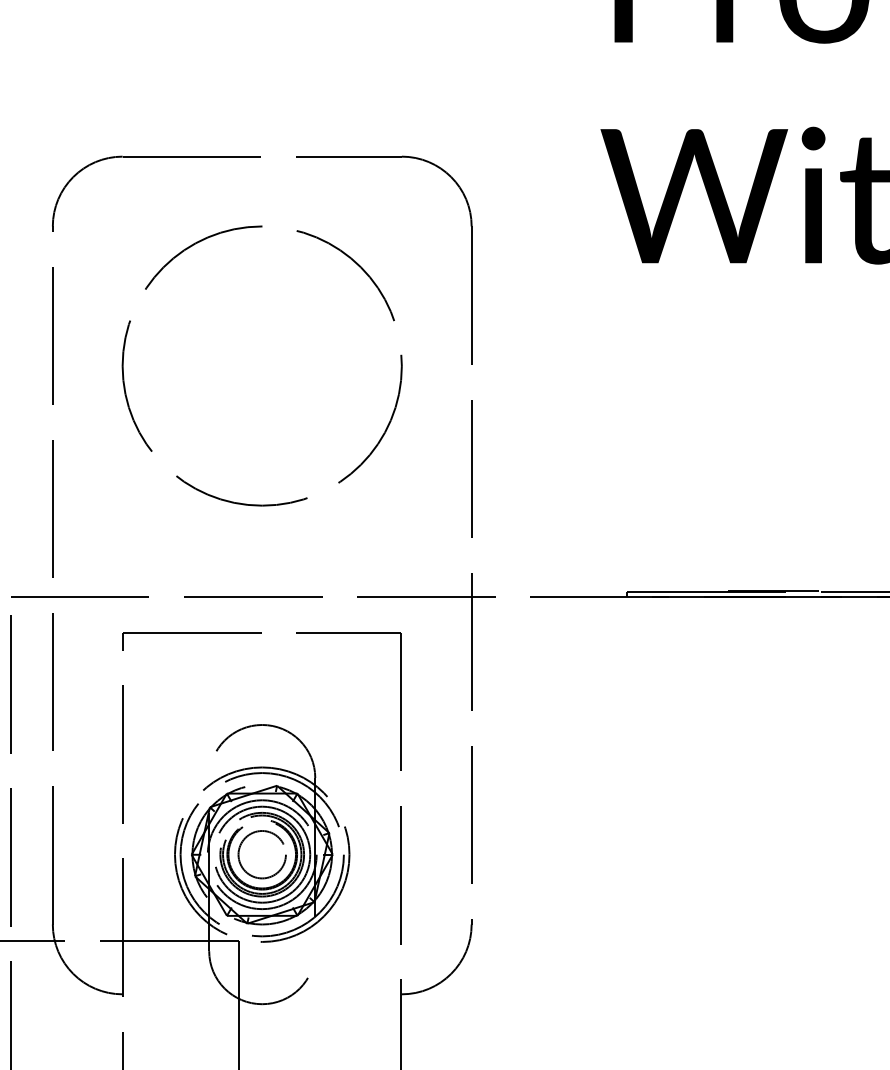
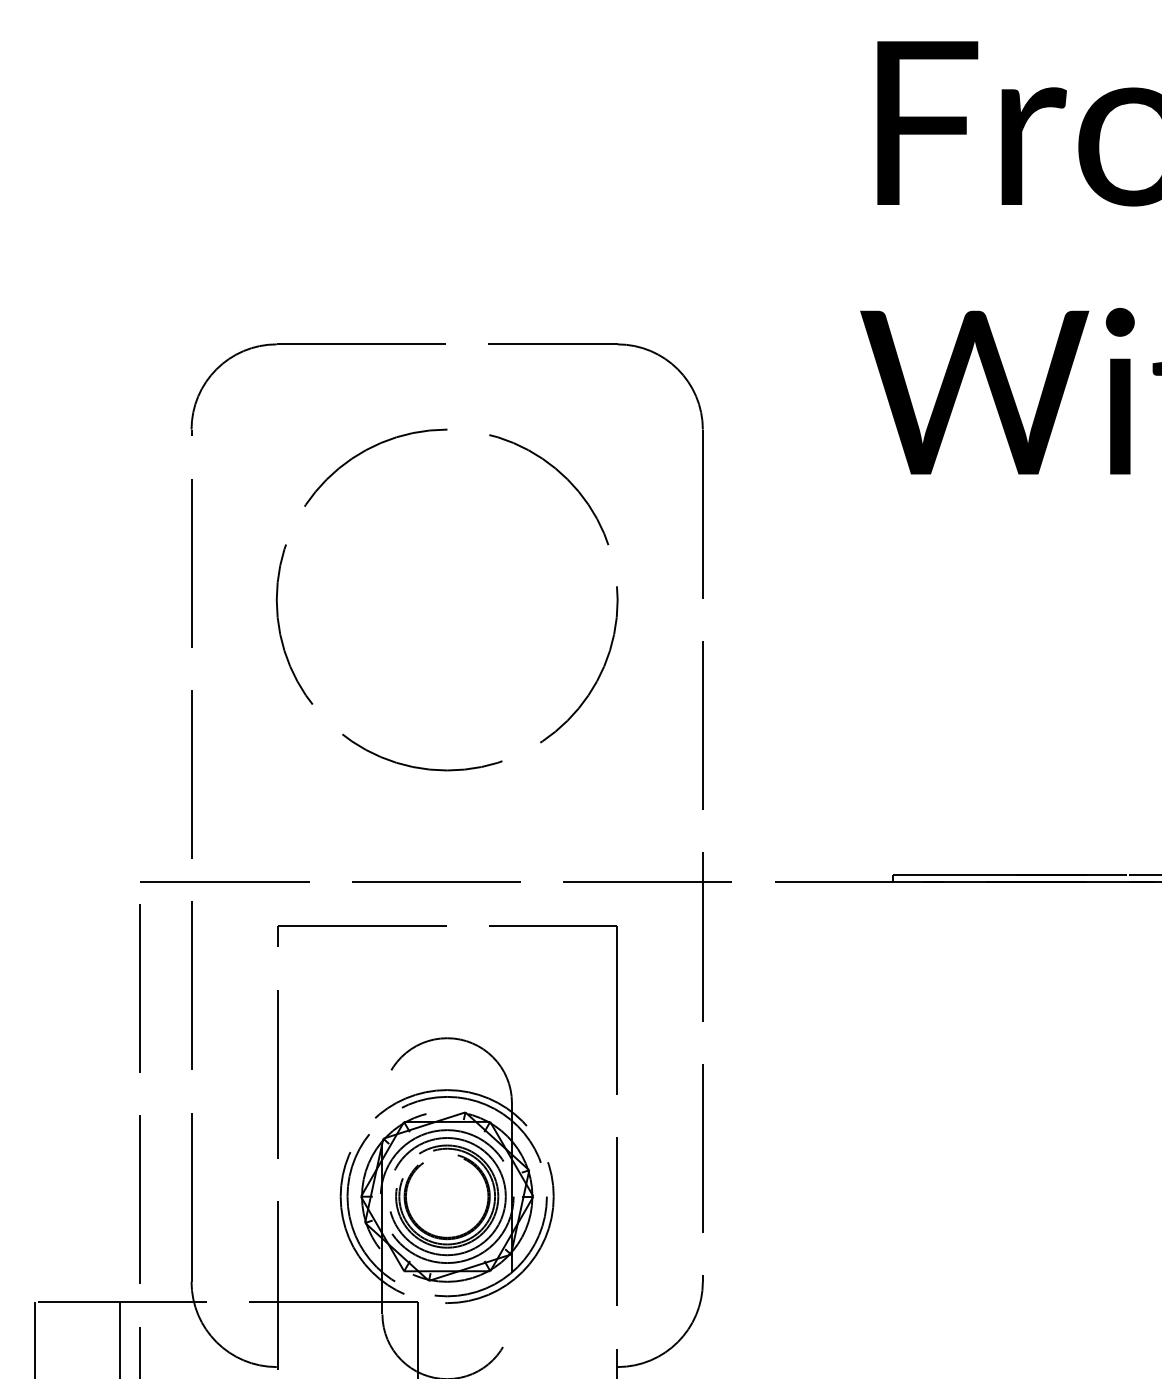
circle: (261, 854) -> (446, 1196), removed

